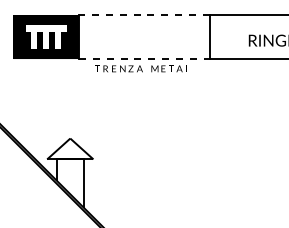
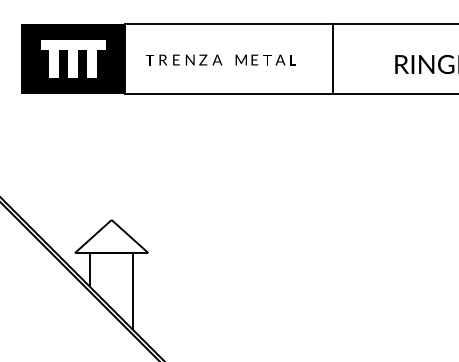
line: (143, 15) -> (227, 24), dashed -> solid
line: (144, 58) -> (229, 92), dashed -> solid
text: (140, 68) -> (218, 59), moved

